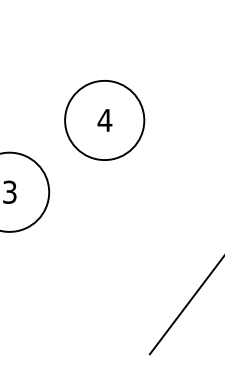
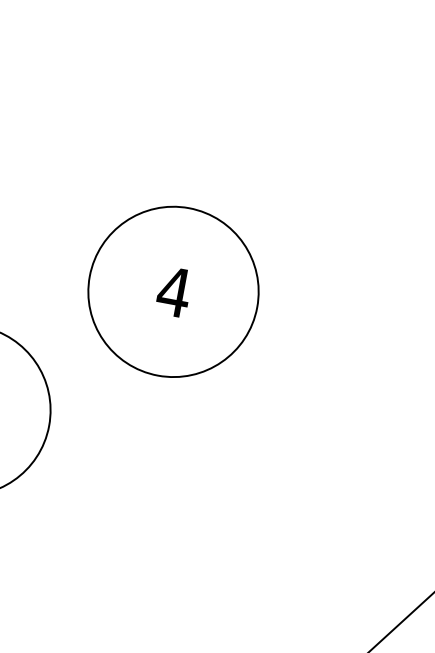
part: (104, 120) -> (173, 291), moved

